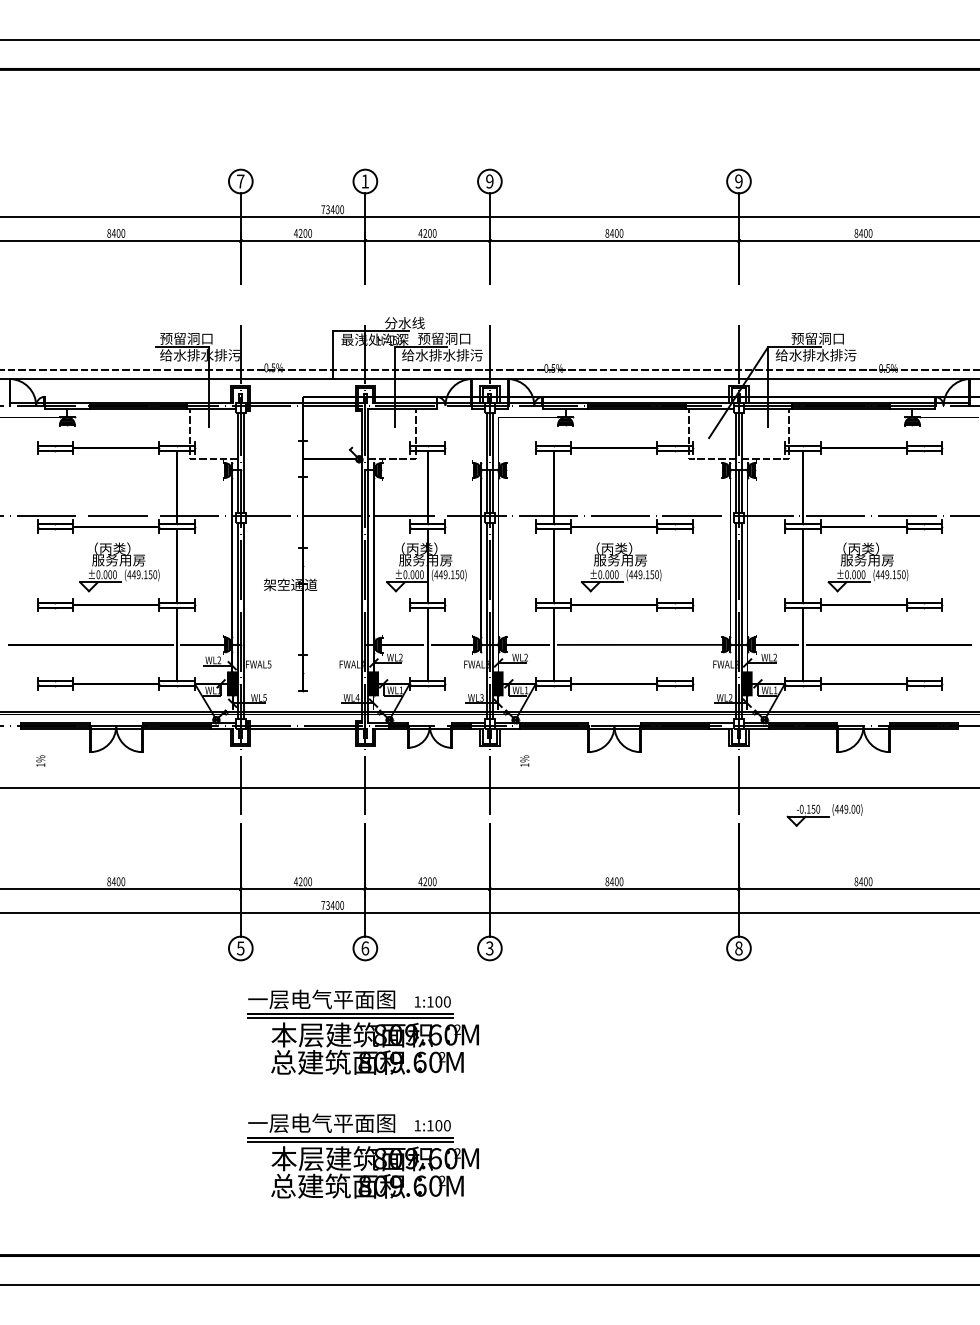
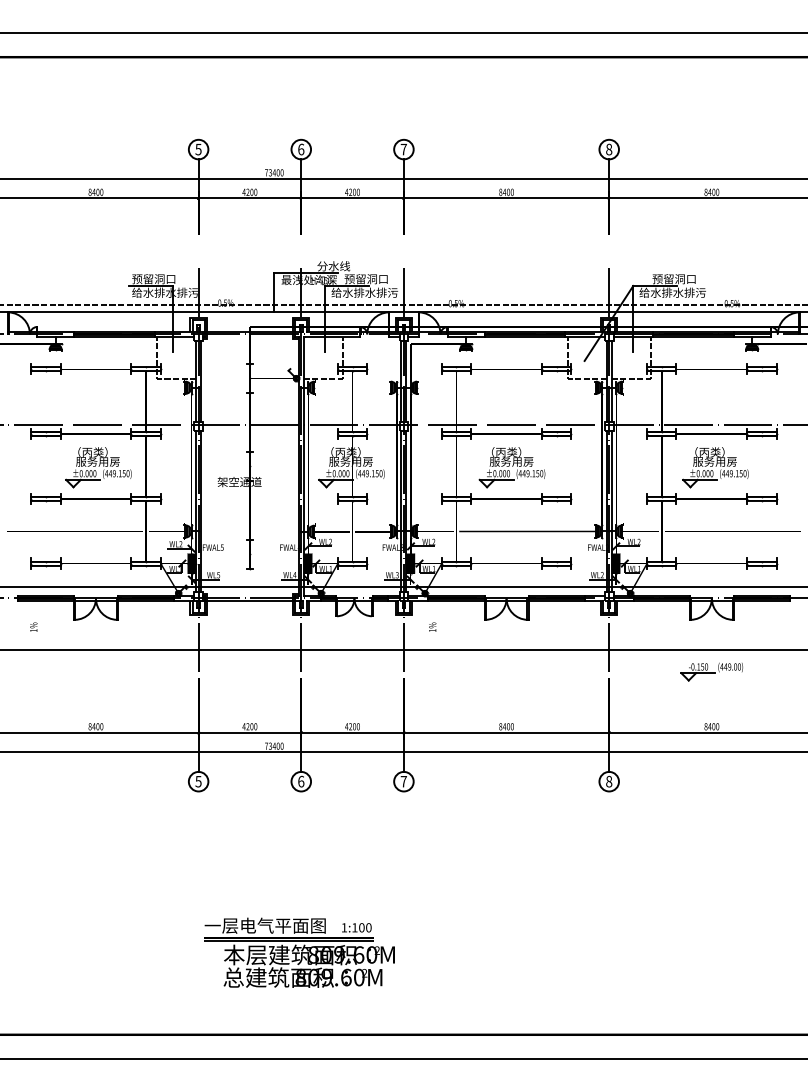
text: (240, 181) -> (198, 149), 7 -> 5
text: (365, 181) -> (301, 149), 1 -> 6
text: (489, 181) -> (403, 149), 9 -> 7
text: (739, 181) -> (609, 149), 9 -> 8
part: (824, 814) -> (711, 671), moved
text: (489, 948) -> (403, 781), 3 -> 7
part: (363, 1031) -> (299, 850), removed

